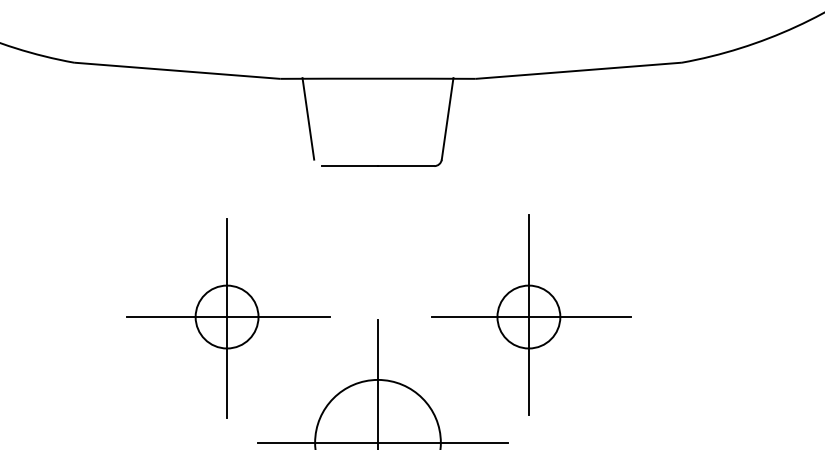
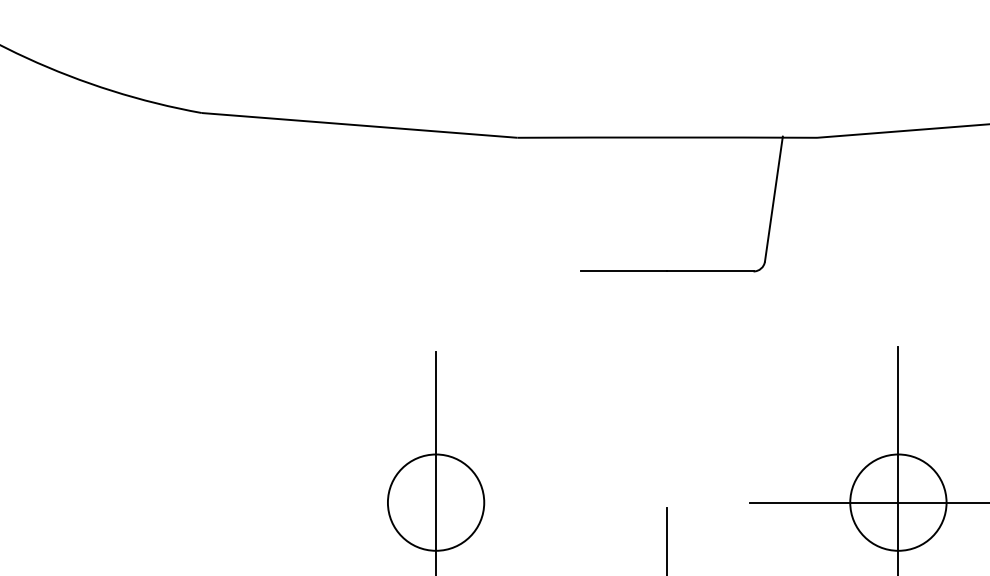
line: (308, 118) -> (560, 198), removed
line: (228, 317) -> (438, 503), removed

